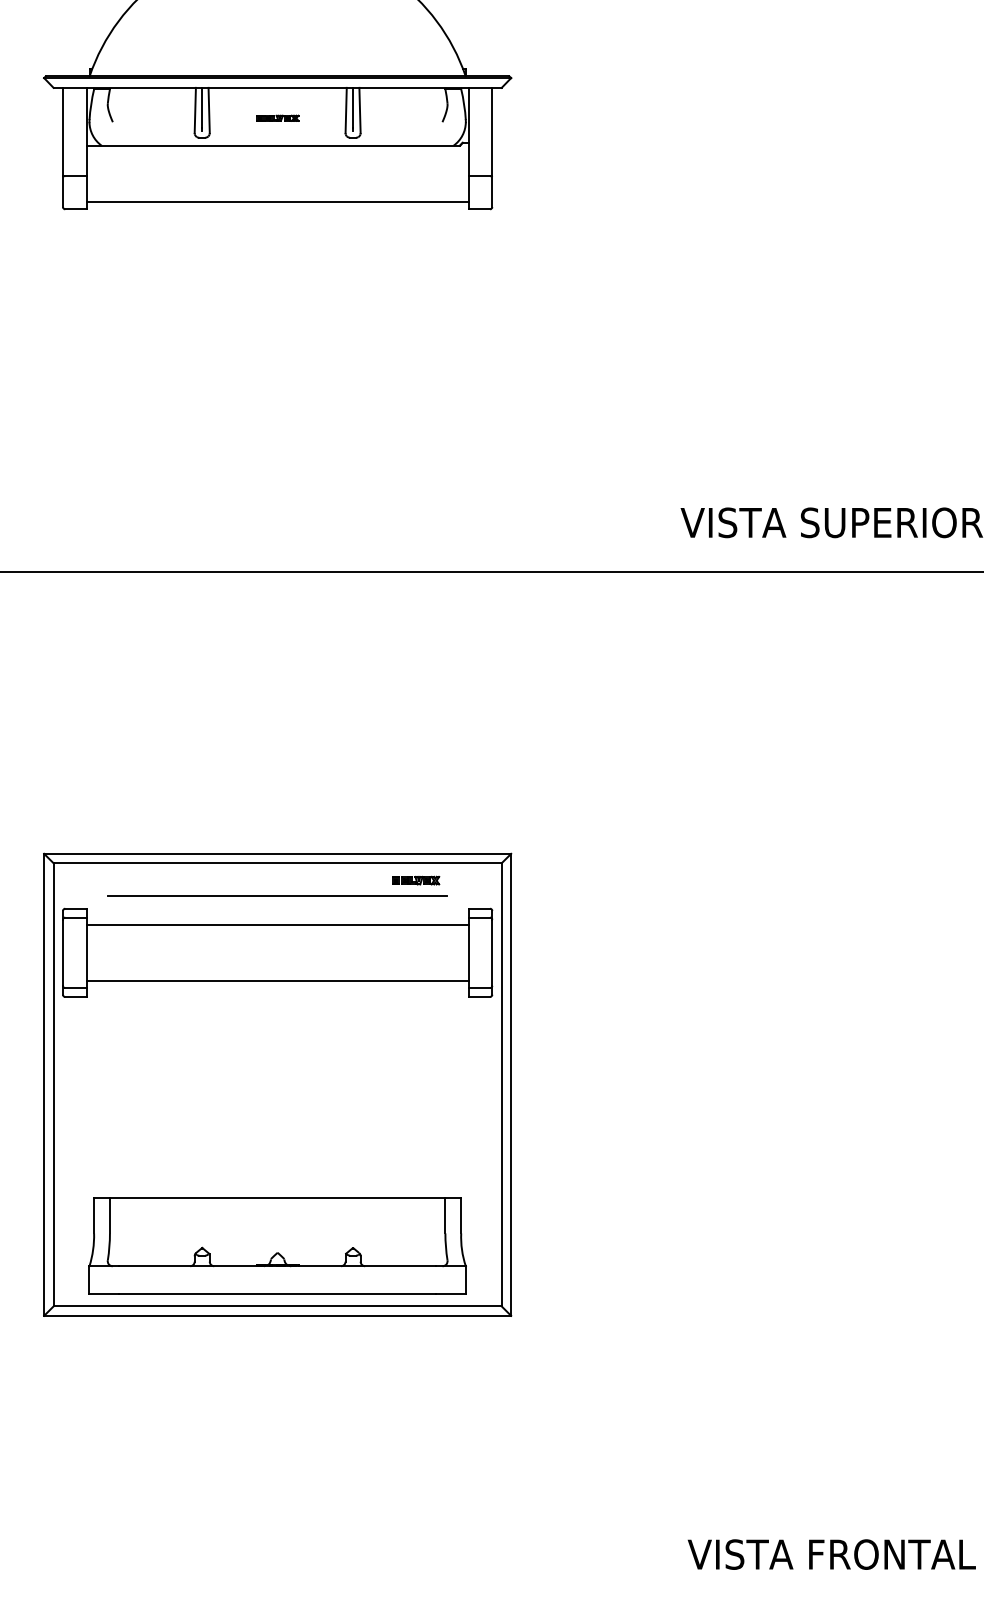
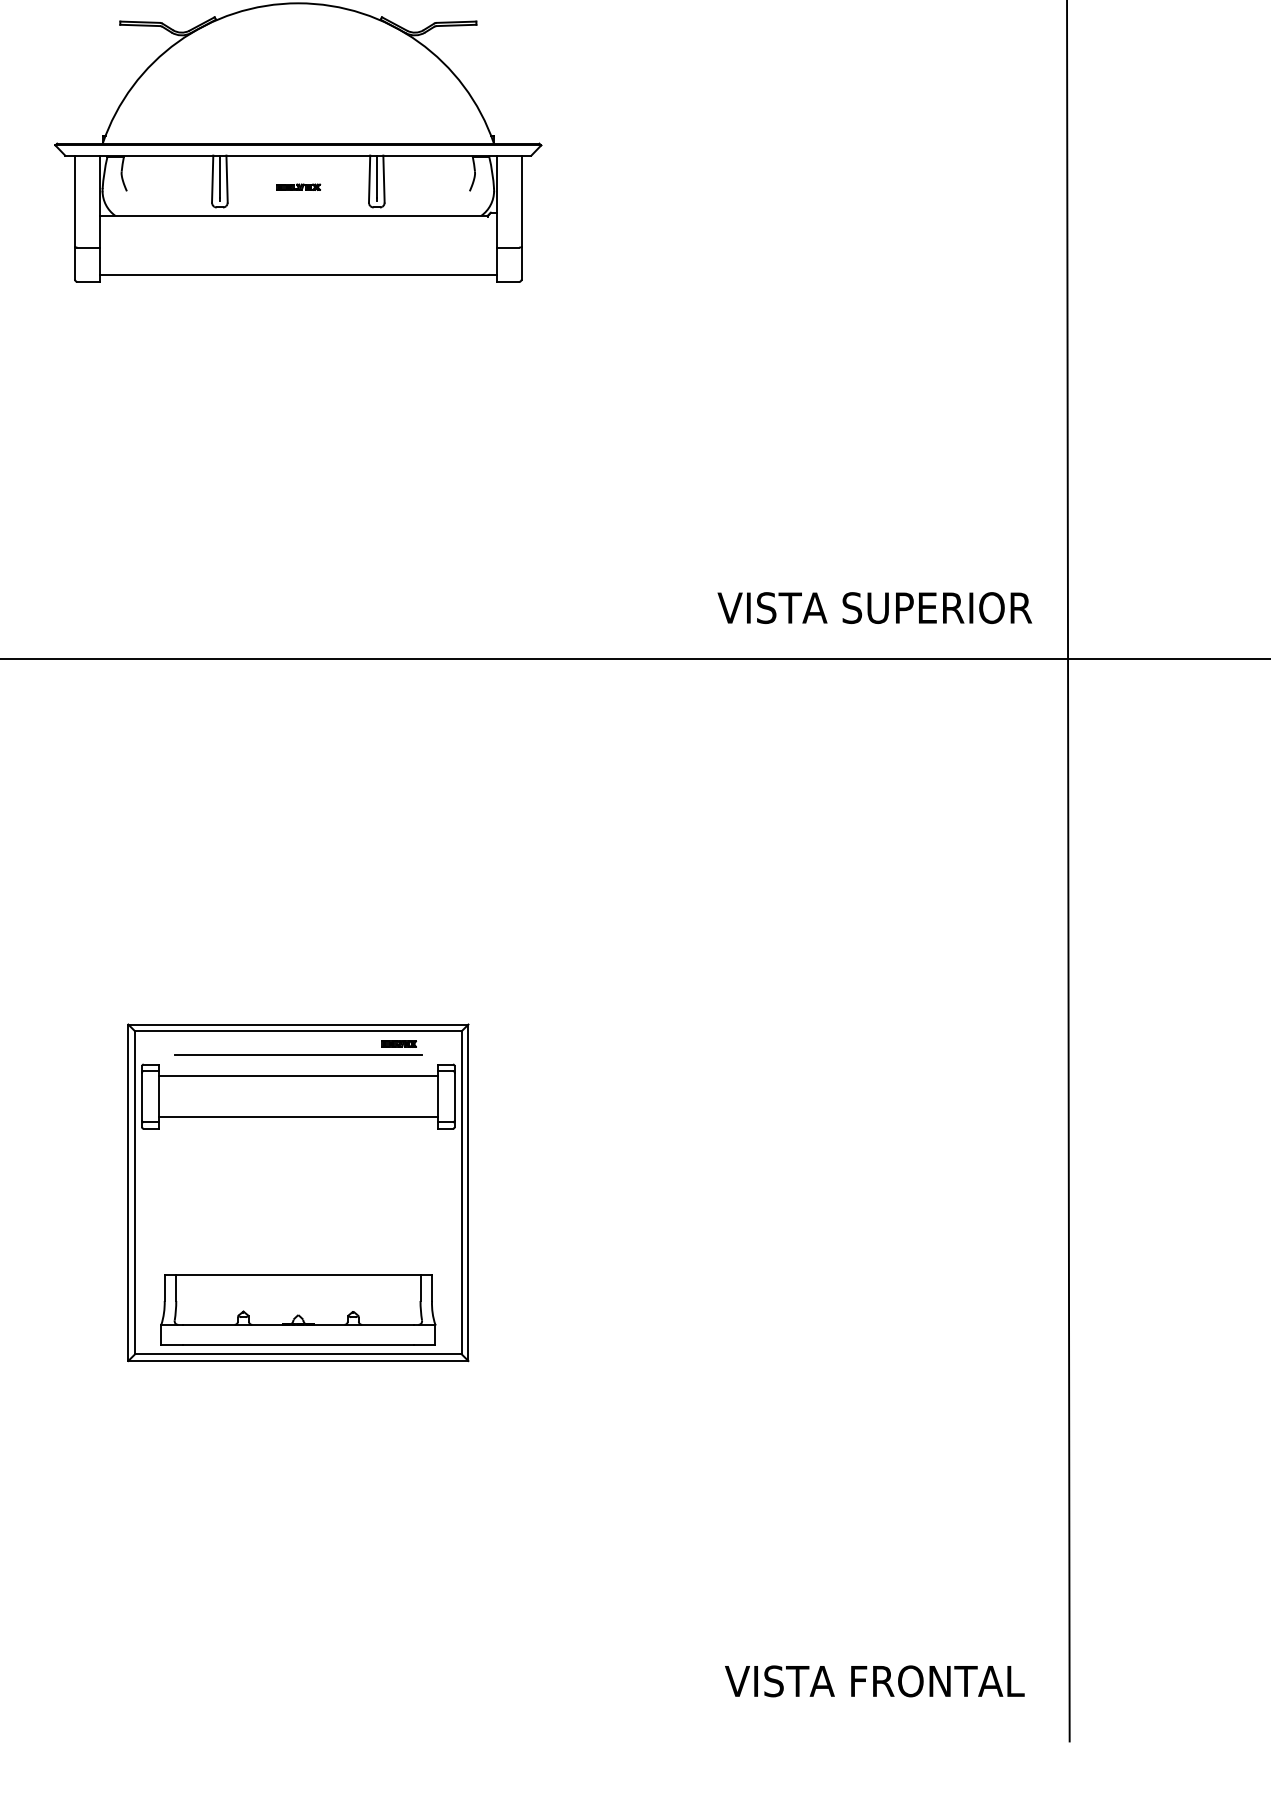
part: (277, 1084) -> (298, 1192), size x0.7

